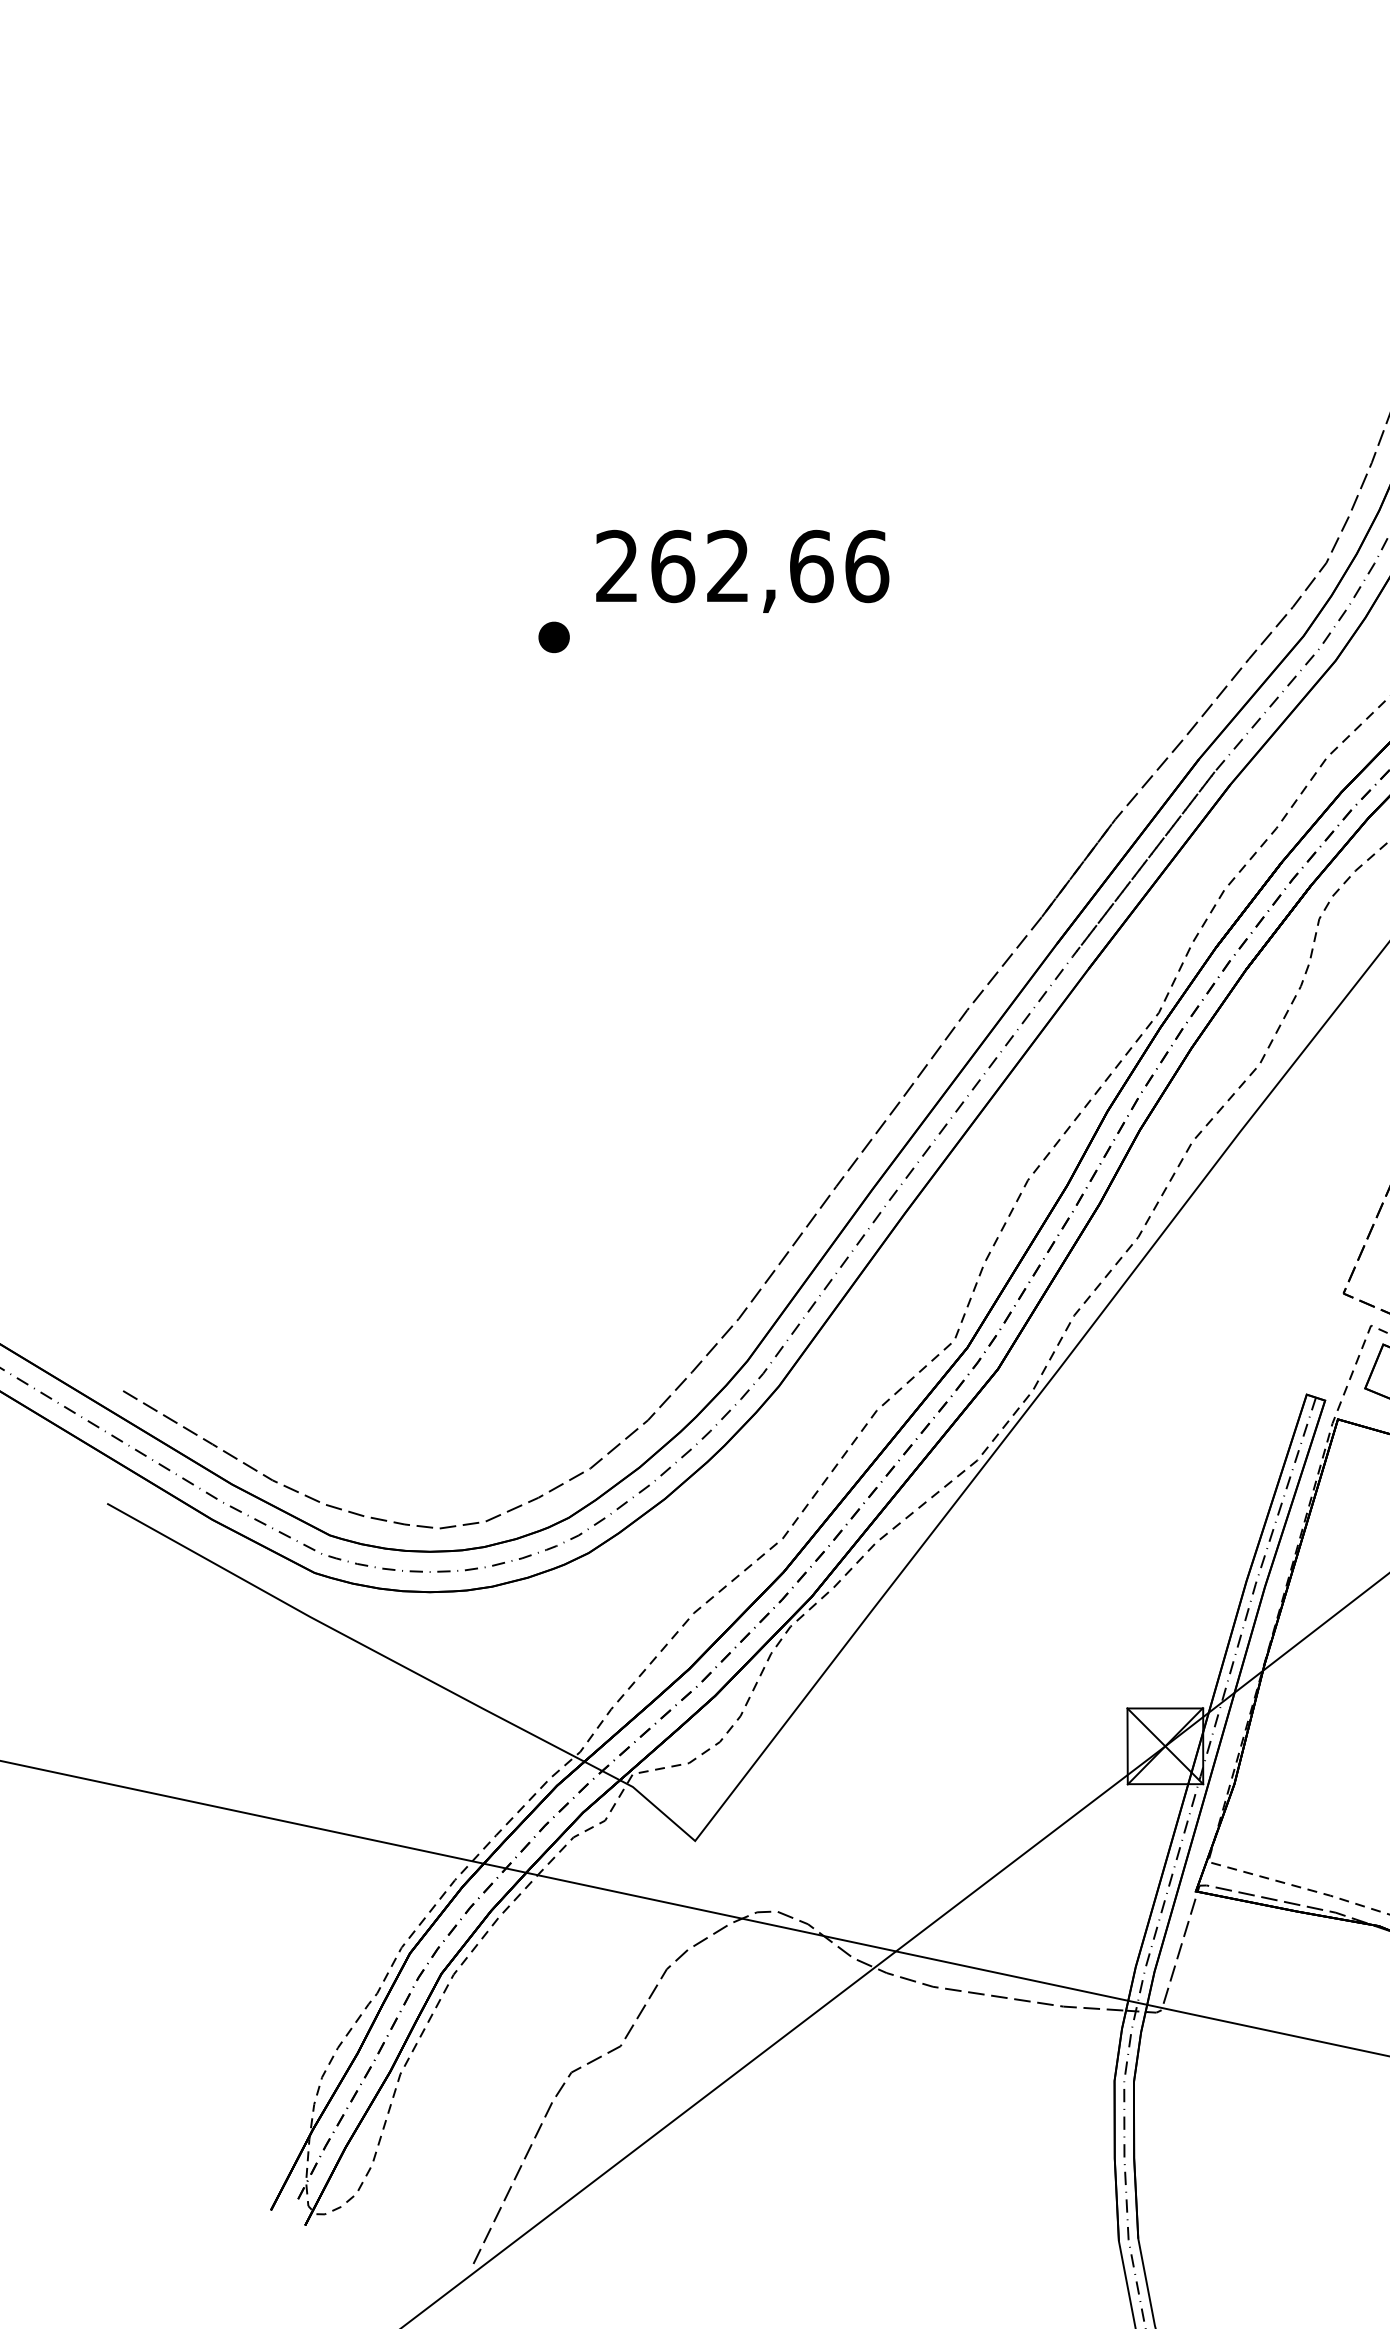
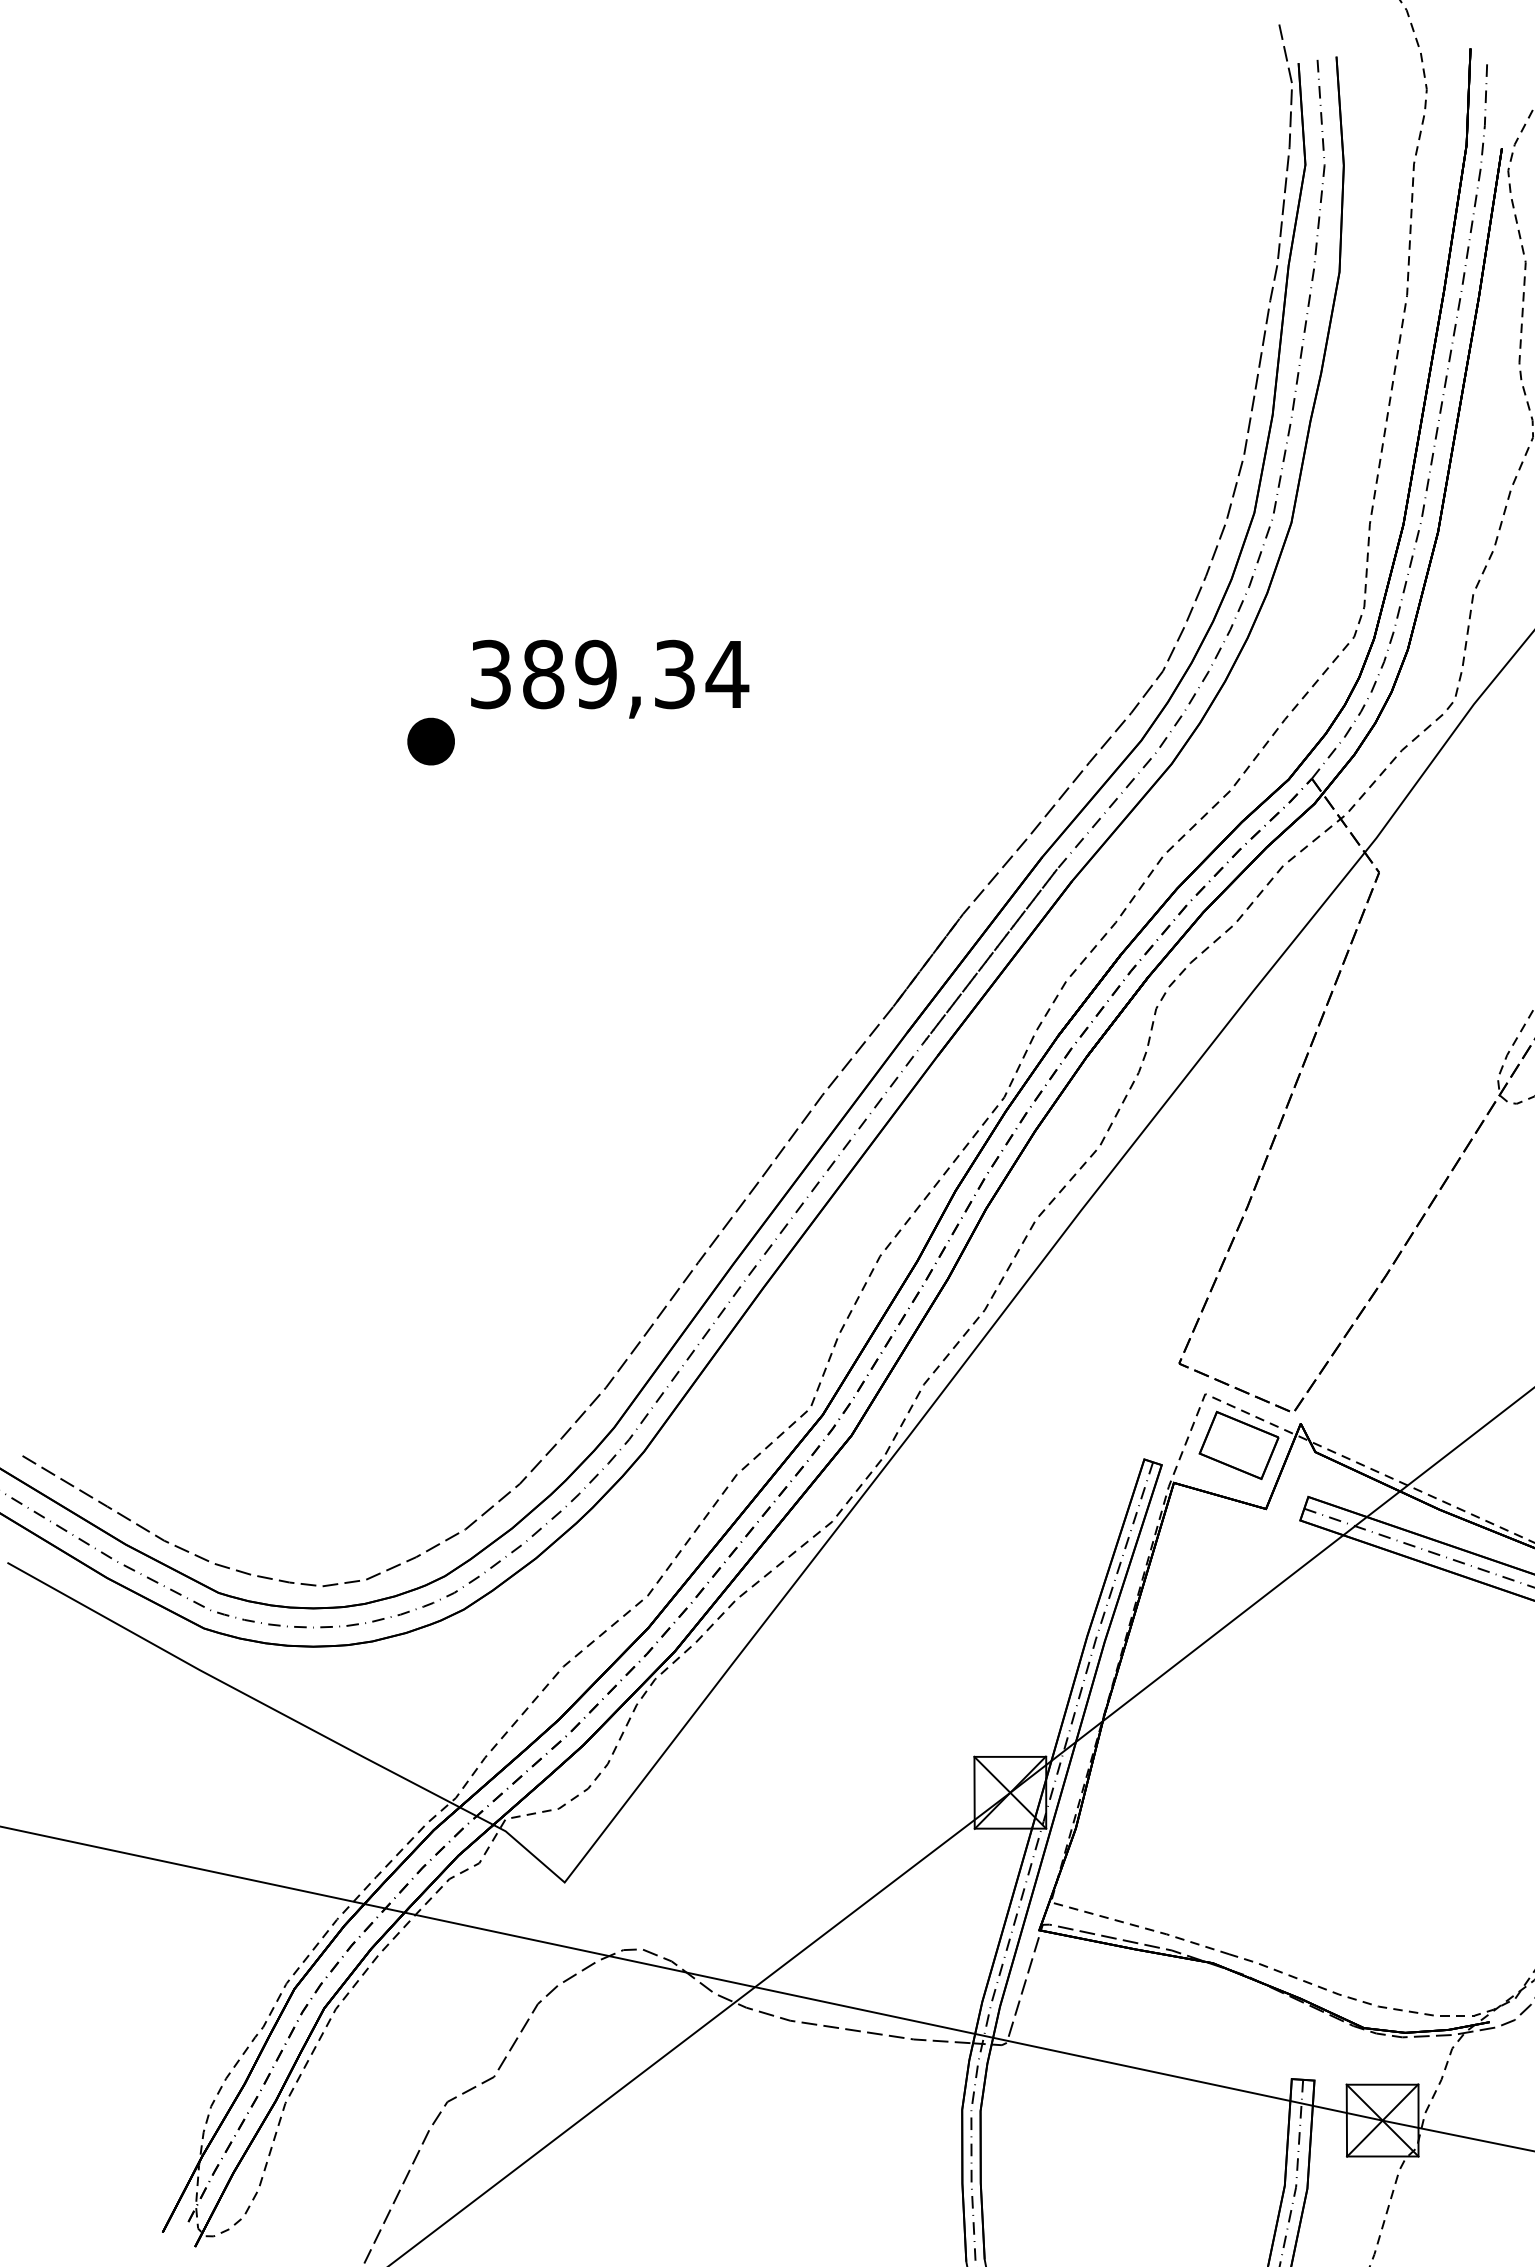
text: (743, 566) -> (610, 674), 262,66 -> 389,34
part: (553, 637) -> (430, 741), size x1.6

